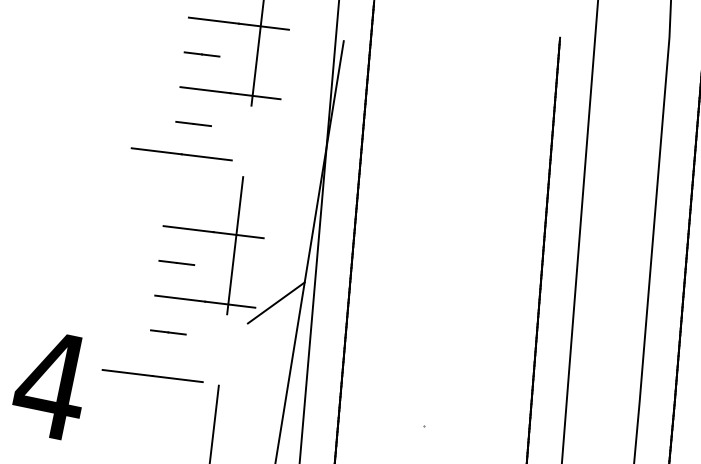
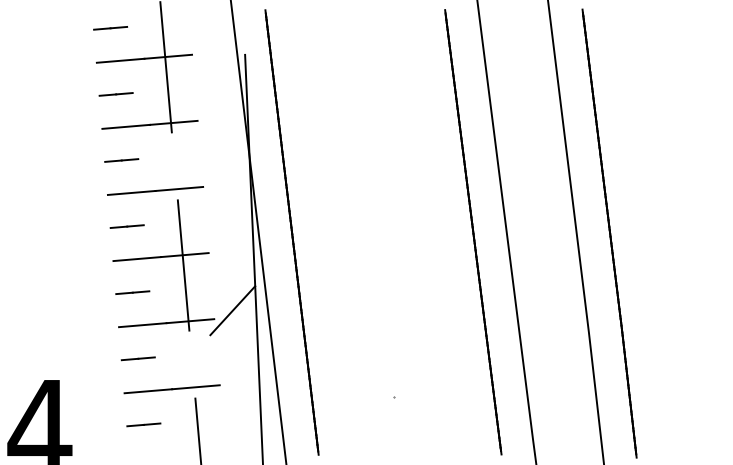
line: (181, 153) -> (155, 190), moved
line: (184, 193) -> (126, 226), added
line: (151, 376) -> (171, 389), moved
line: (159, 401) -> (143, 424), added

